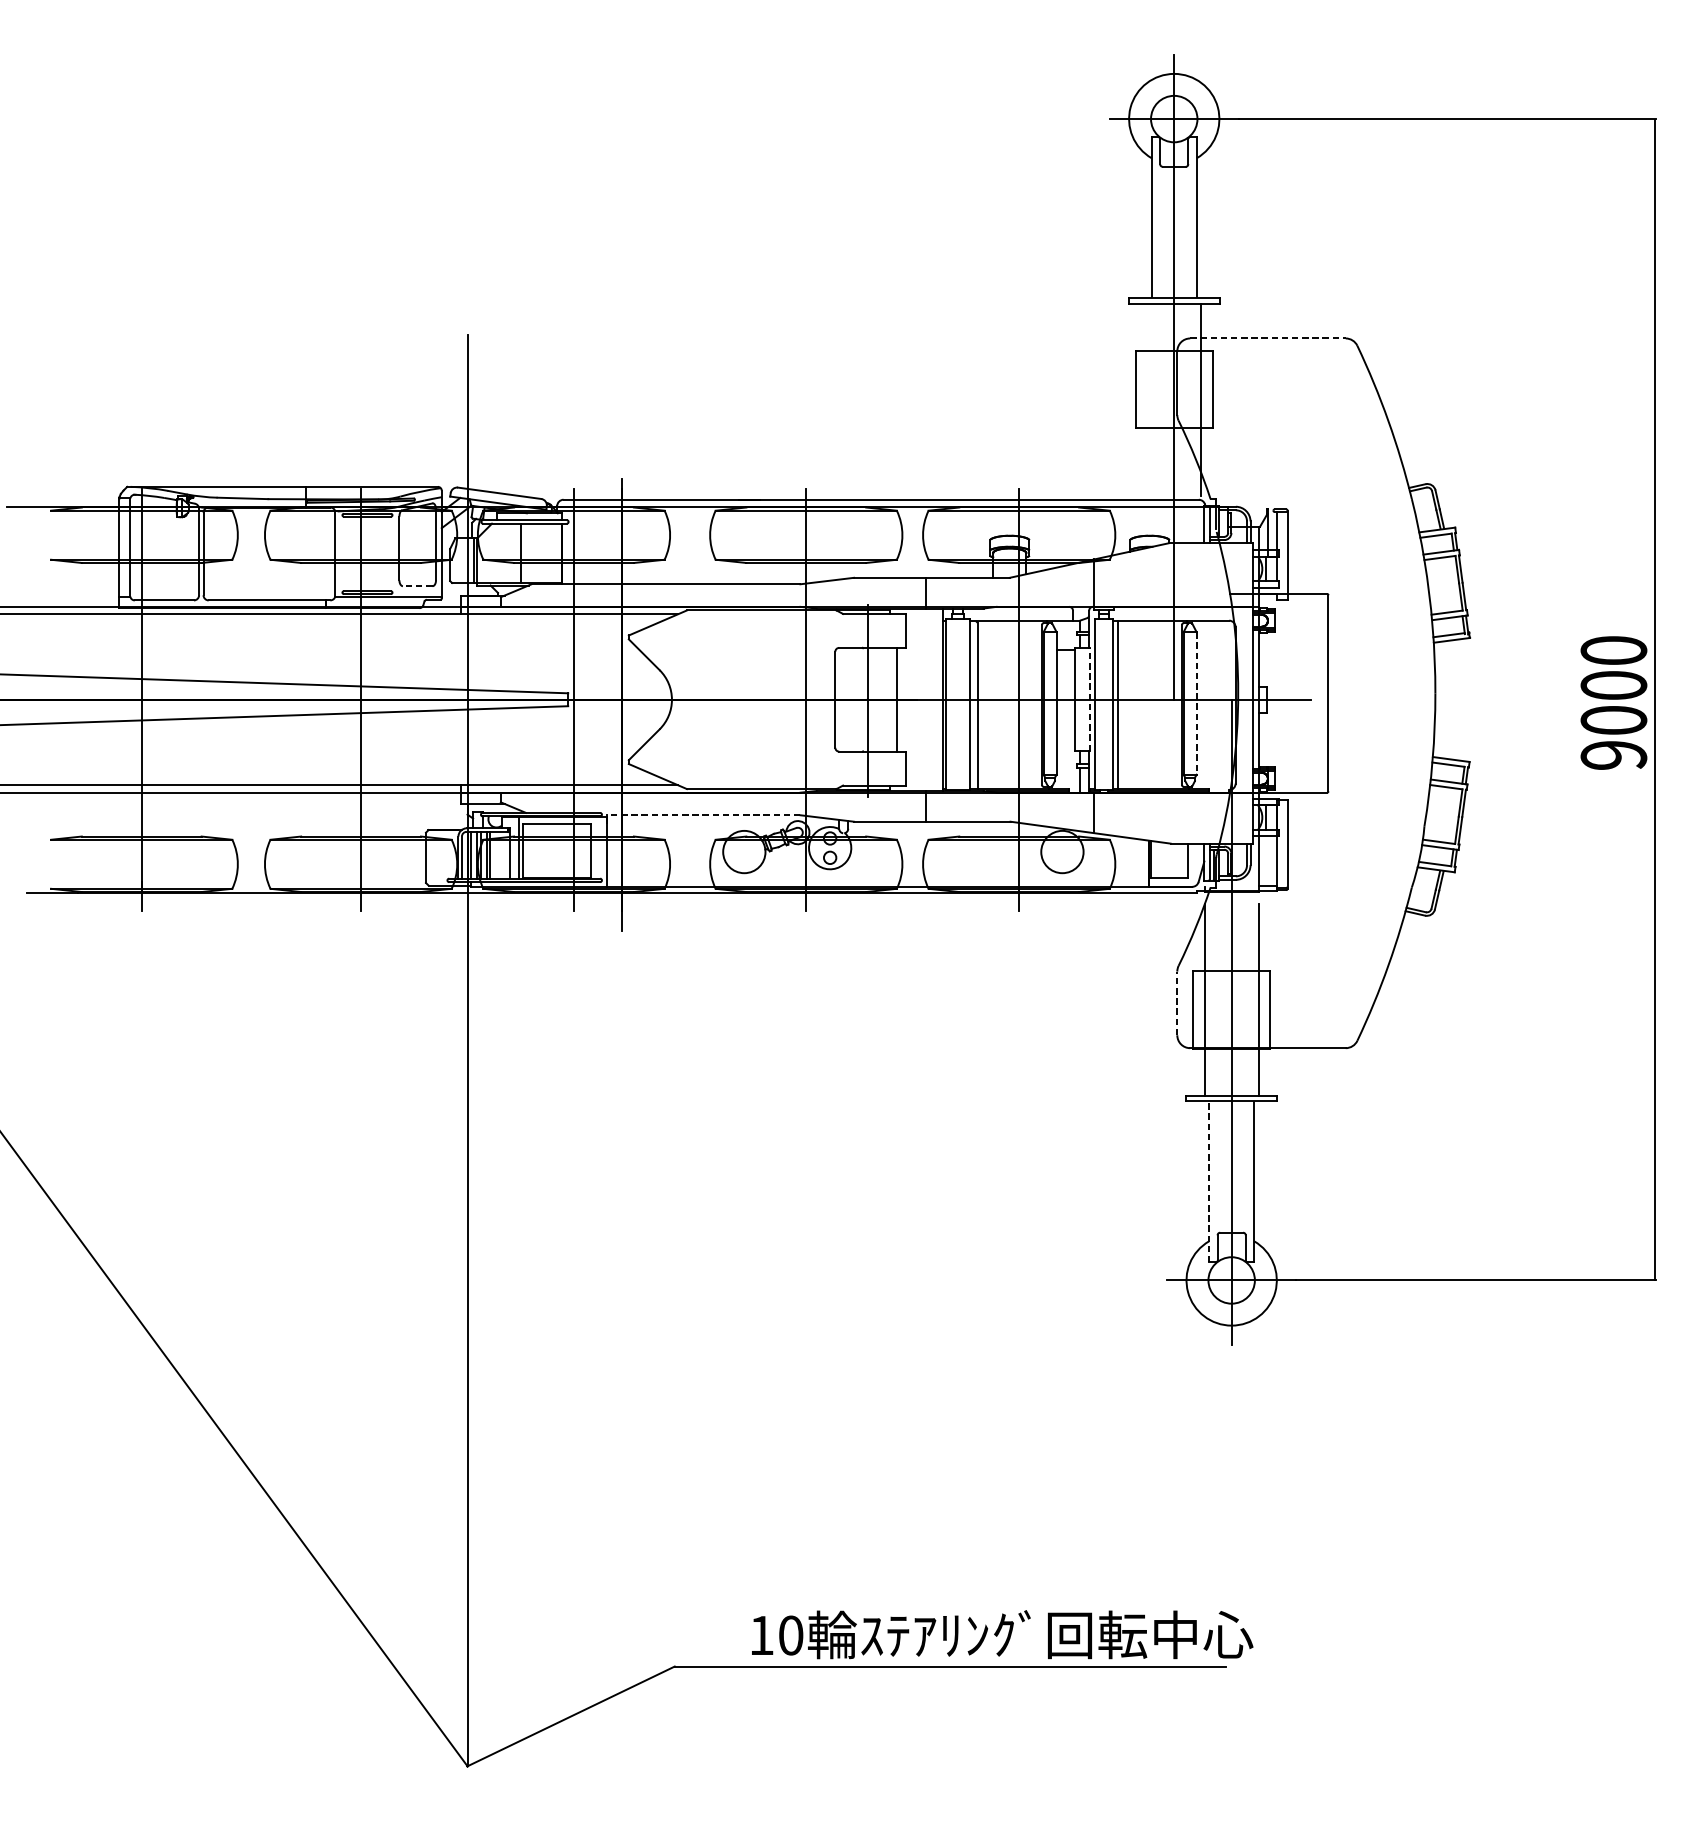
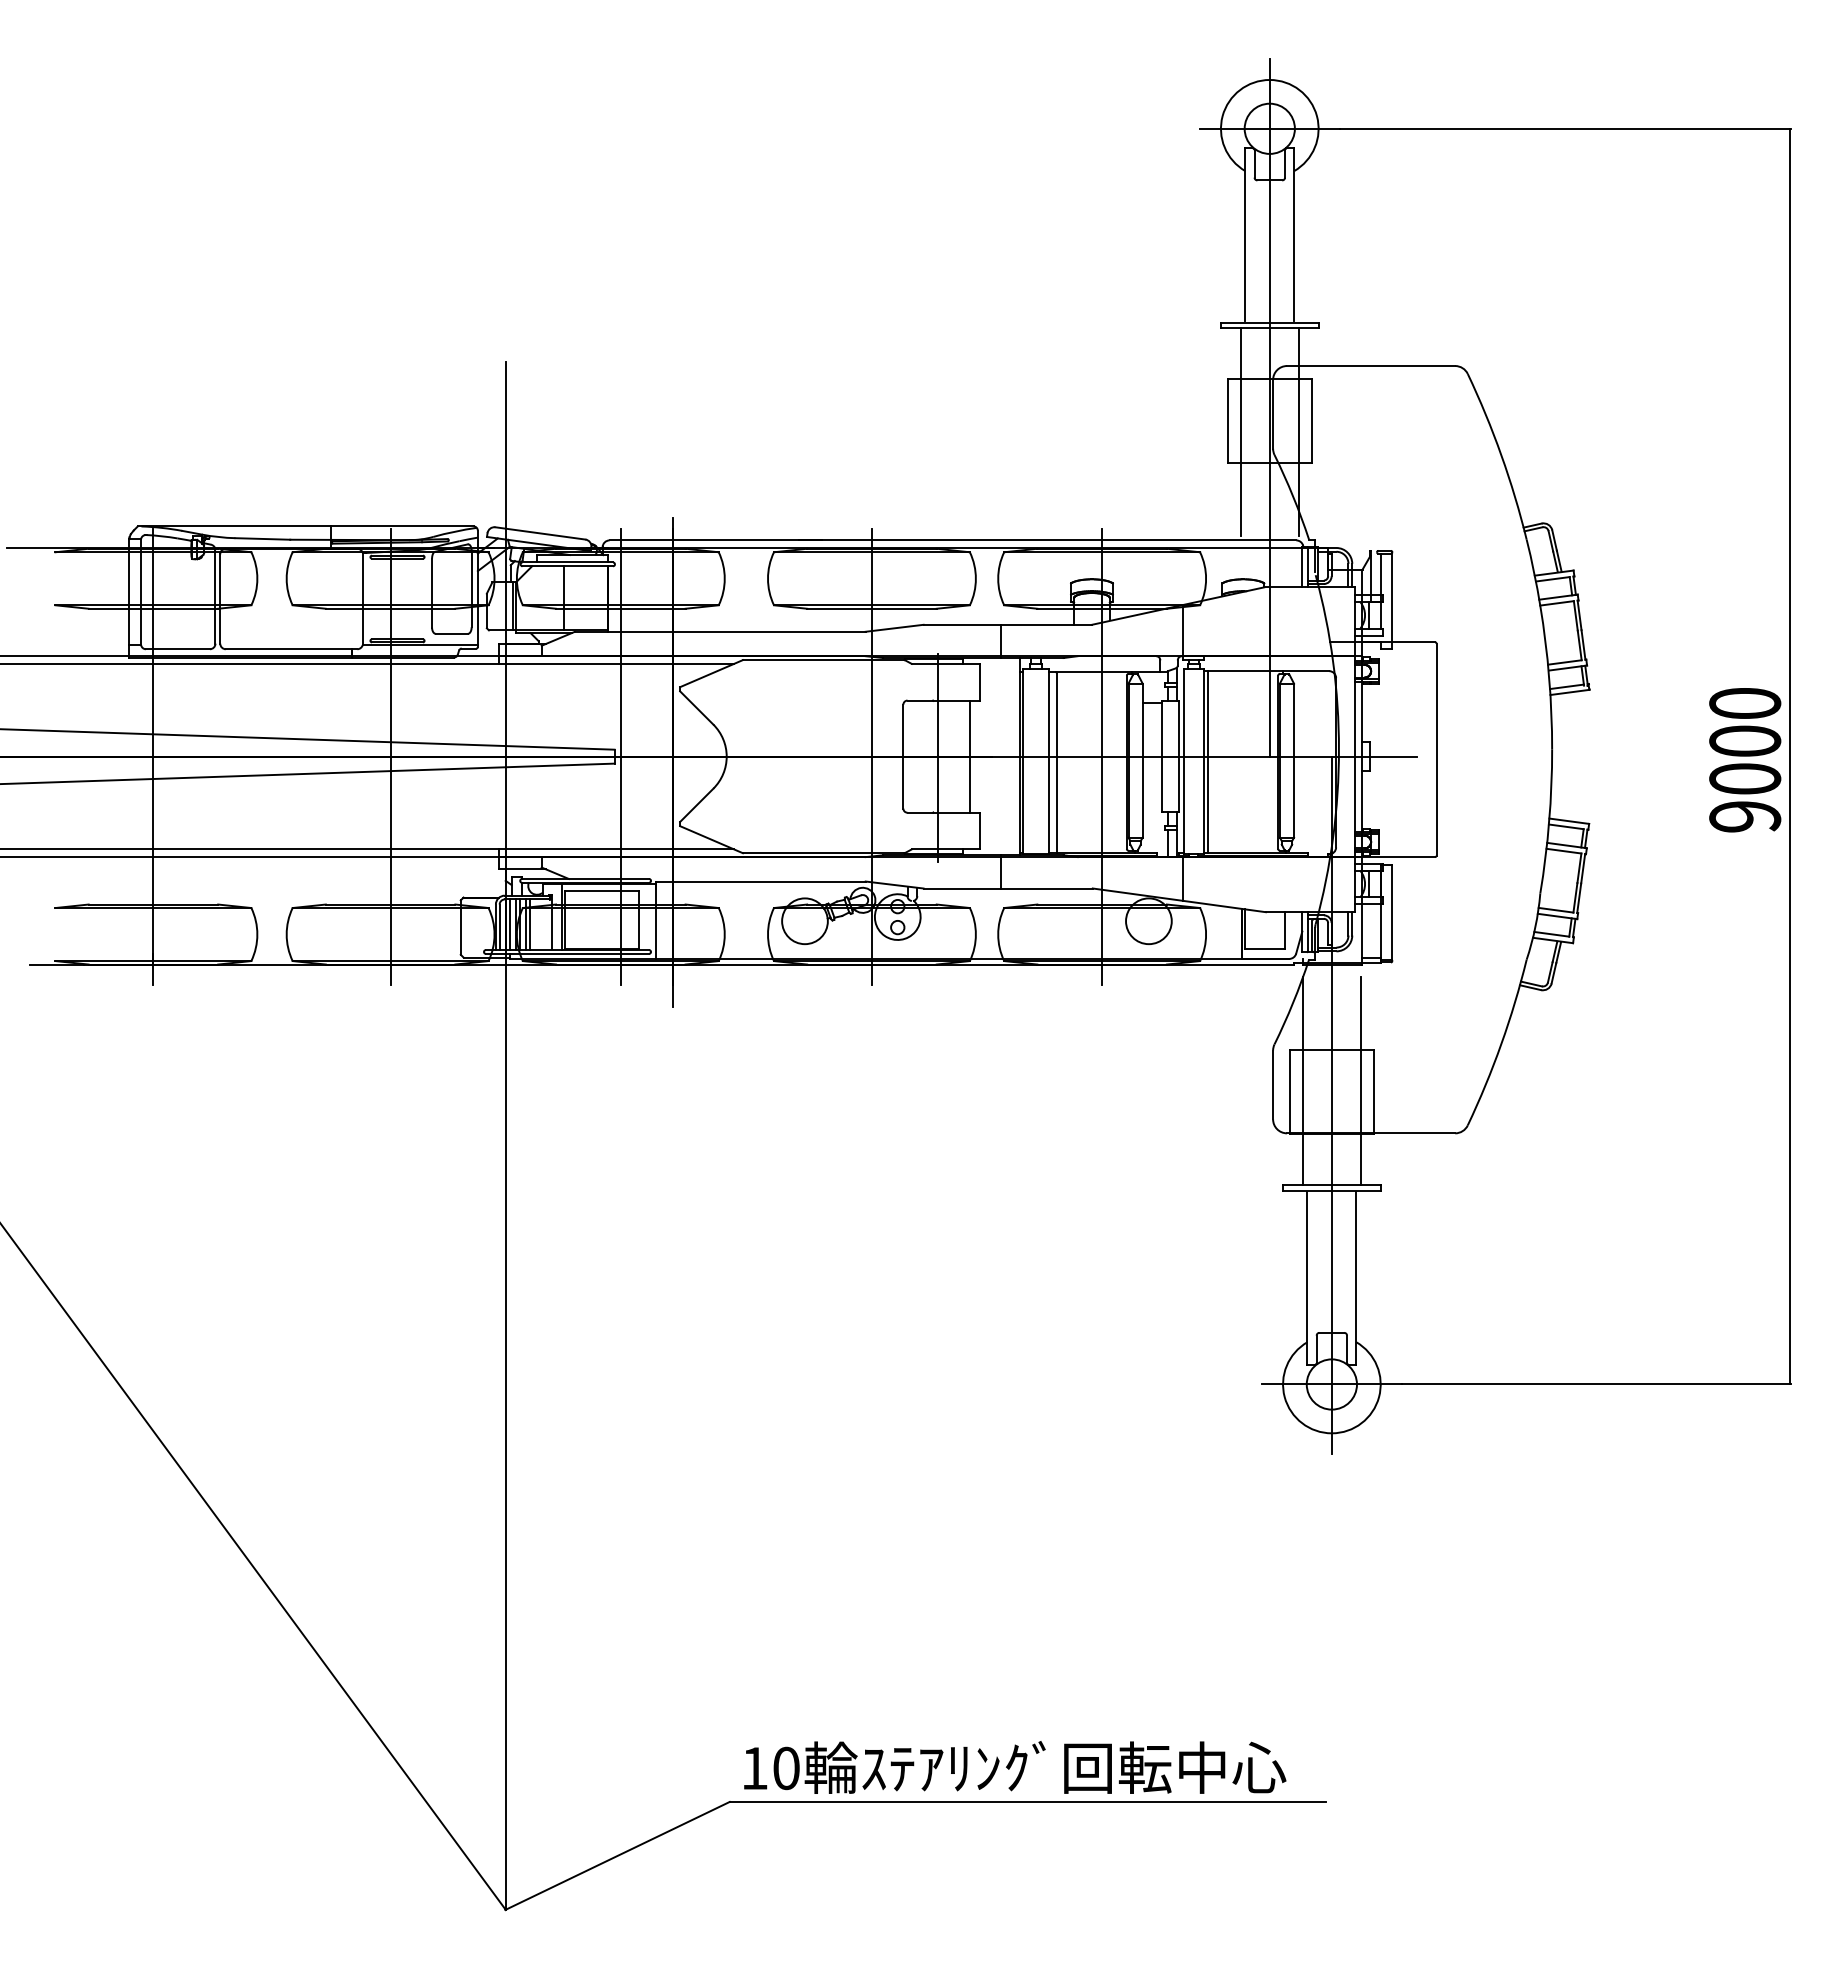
line: (1268, 338) -> (1371, 366), dashed -> solid
line: (1147, 399) -> (1240, 432), added
line: (417, 585) -> (451, 633), dashed -> solid
line: (1090, 699) -> (1179, 756), dashed -> solid
line: (1197, 704) -> (1294, 761), dashed -> solid
line: (703, 815) -> (760, 881), dashed -> solid
line: (1177, 1002) -> (1273, 1084), dashed -> solid
line: (1209, 1182) -> (1307, 1278), dashed -> solid
text: (1002, 1634) -> (1015, 1767), moved

